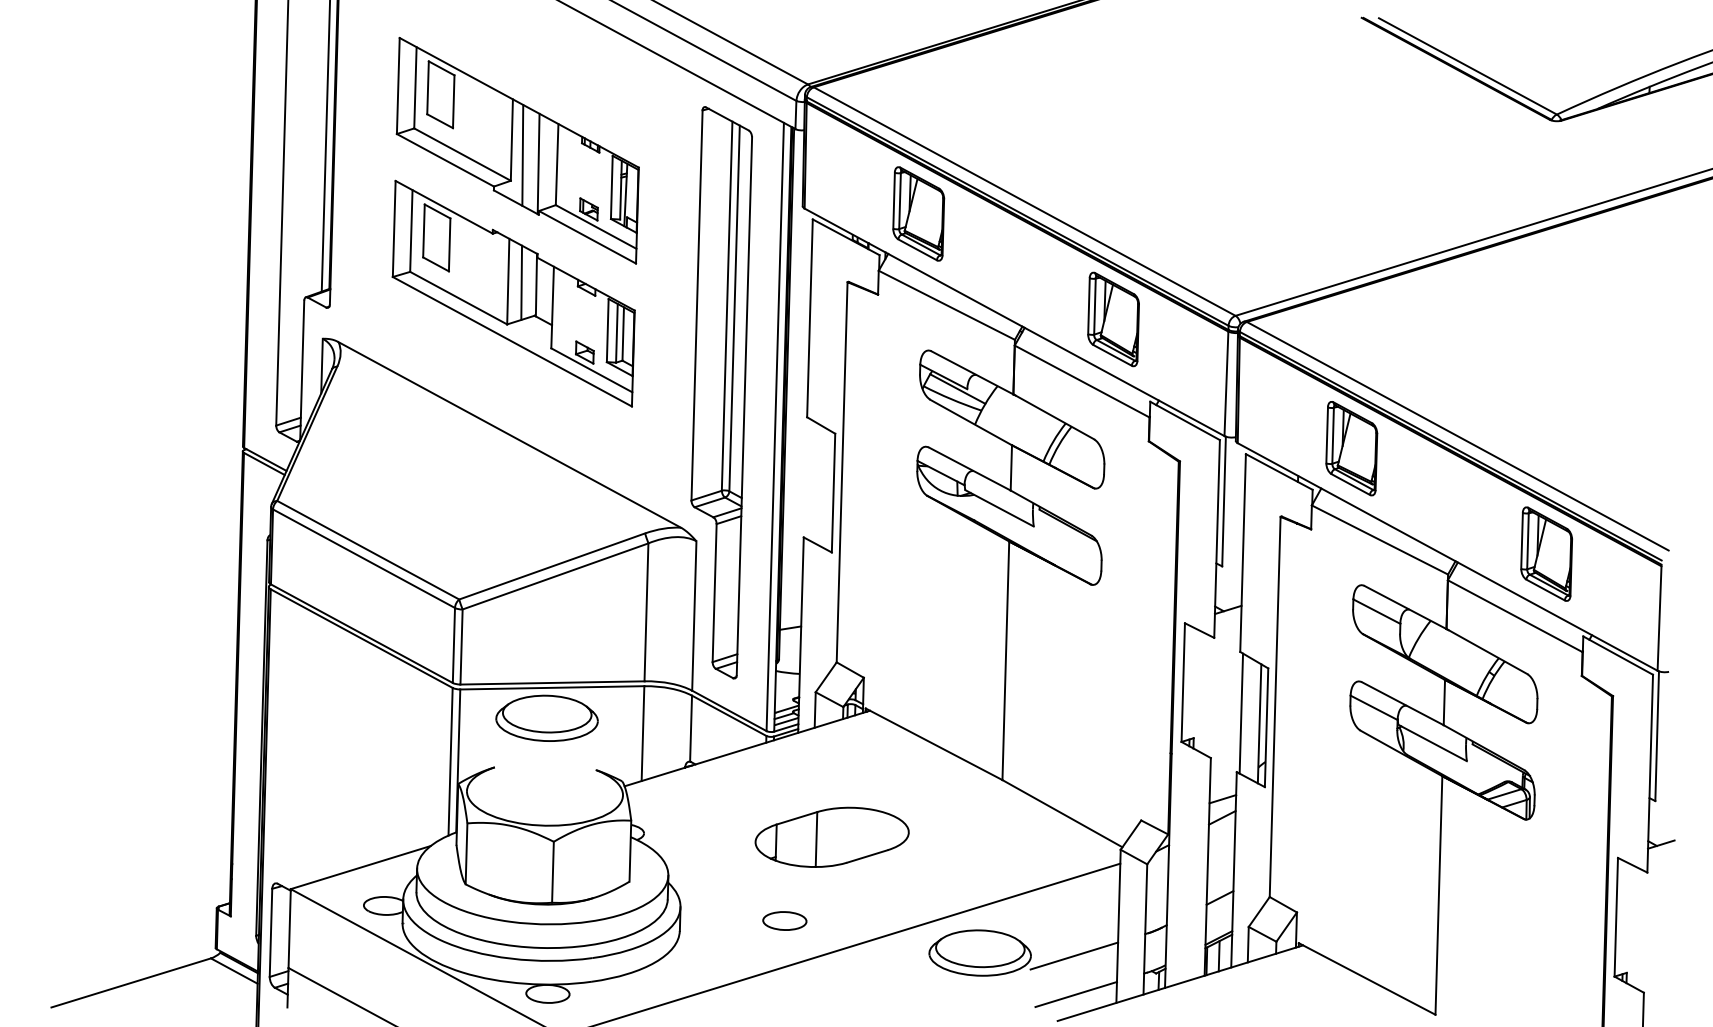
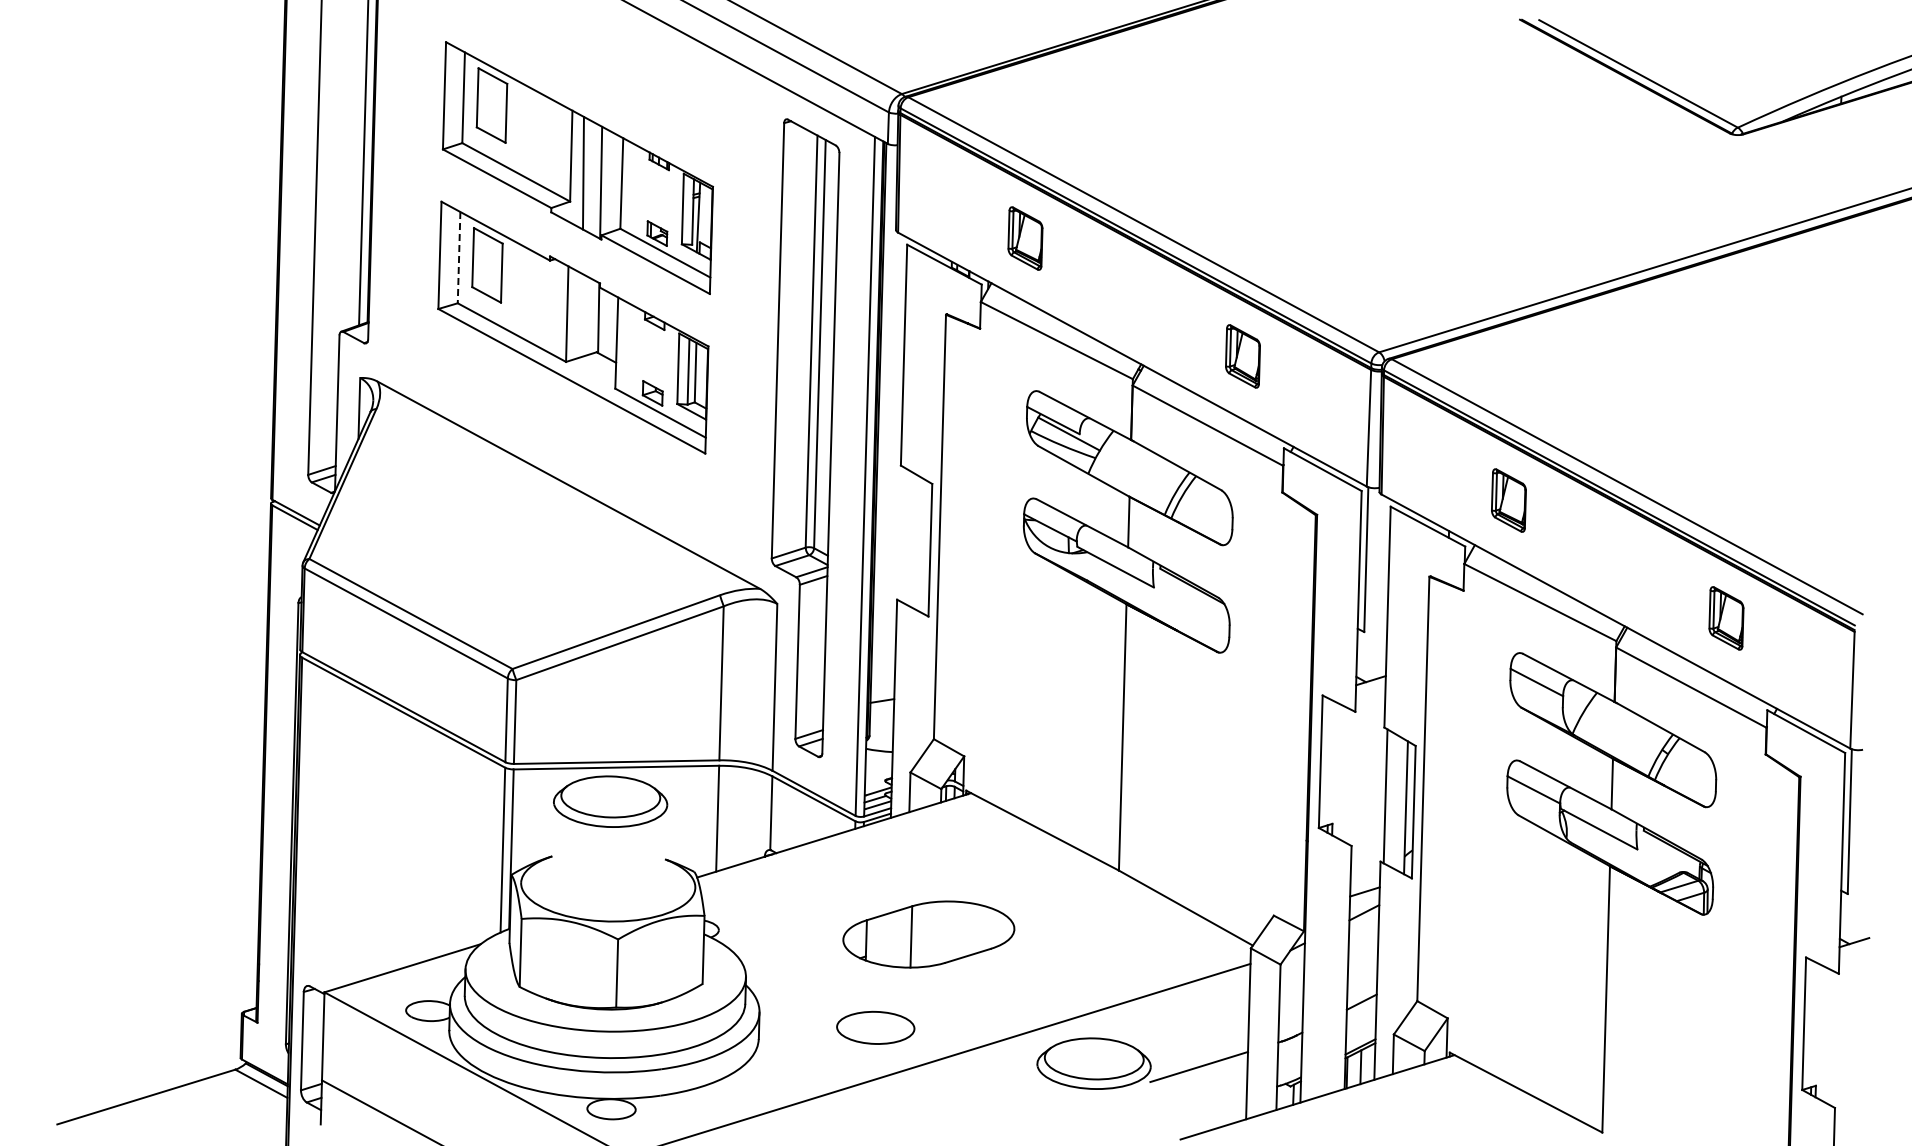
part: (918, 213) -> (1025, 238), size x0.6
line: (411, 230) -> (459, 257), solid -> dashed
line: (521, 282) -> (581, 315), removed
part: (1113, 319) -> (1242, 356), size x0.6
part: (1351, 448) -> (1508, 500), size x0.6
part: (1546, 554) -> (1726, 618), size x0.6
part: (785, 920) -> (876, 1027), size x1.6
line: (1075, 994) -> (1200, 1109), removed

